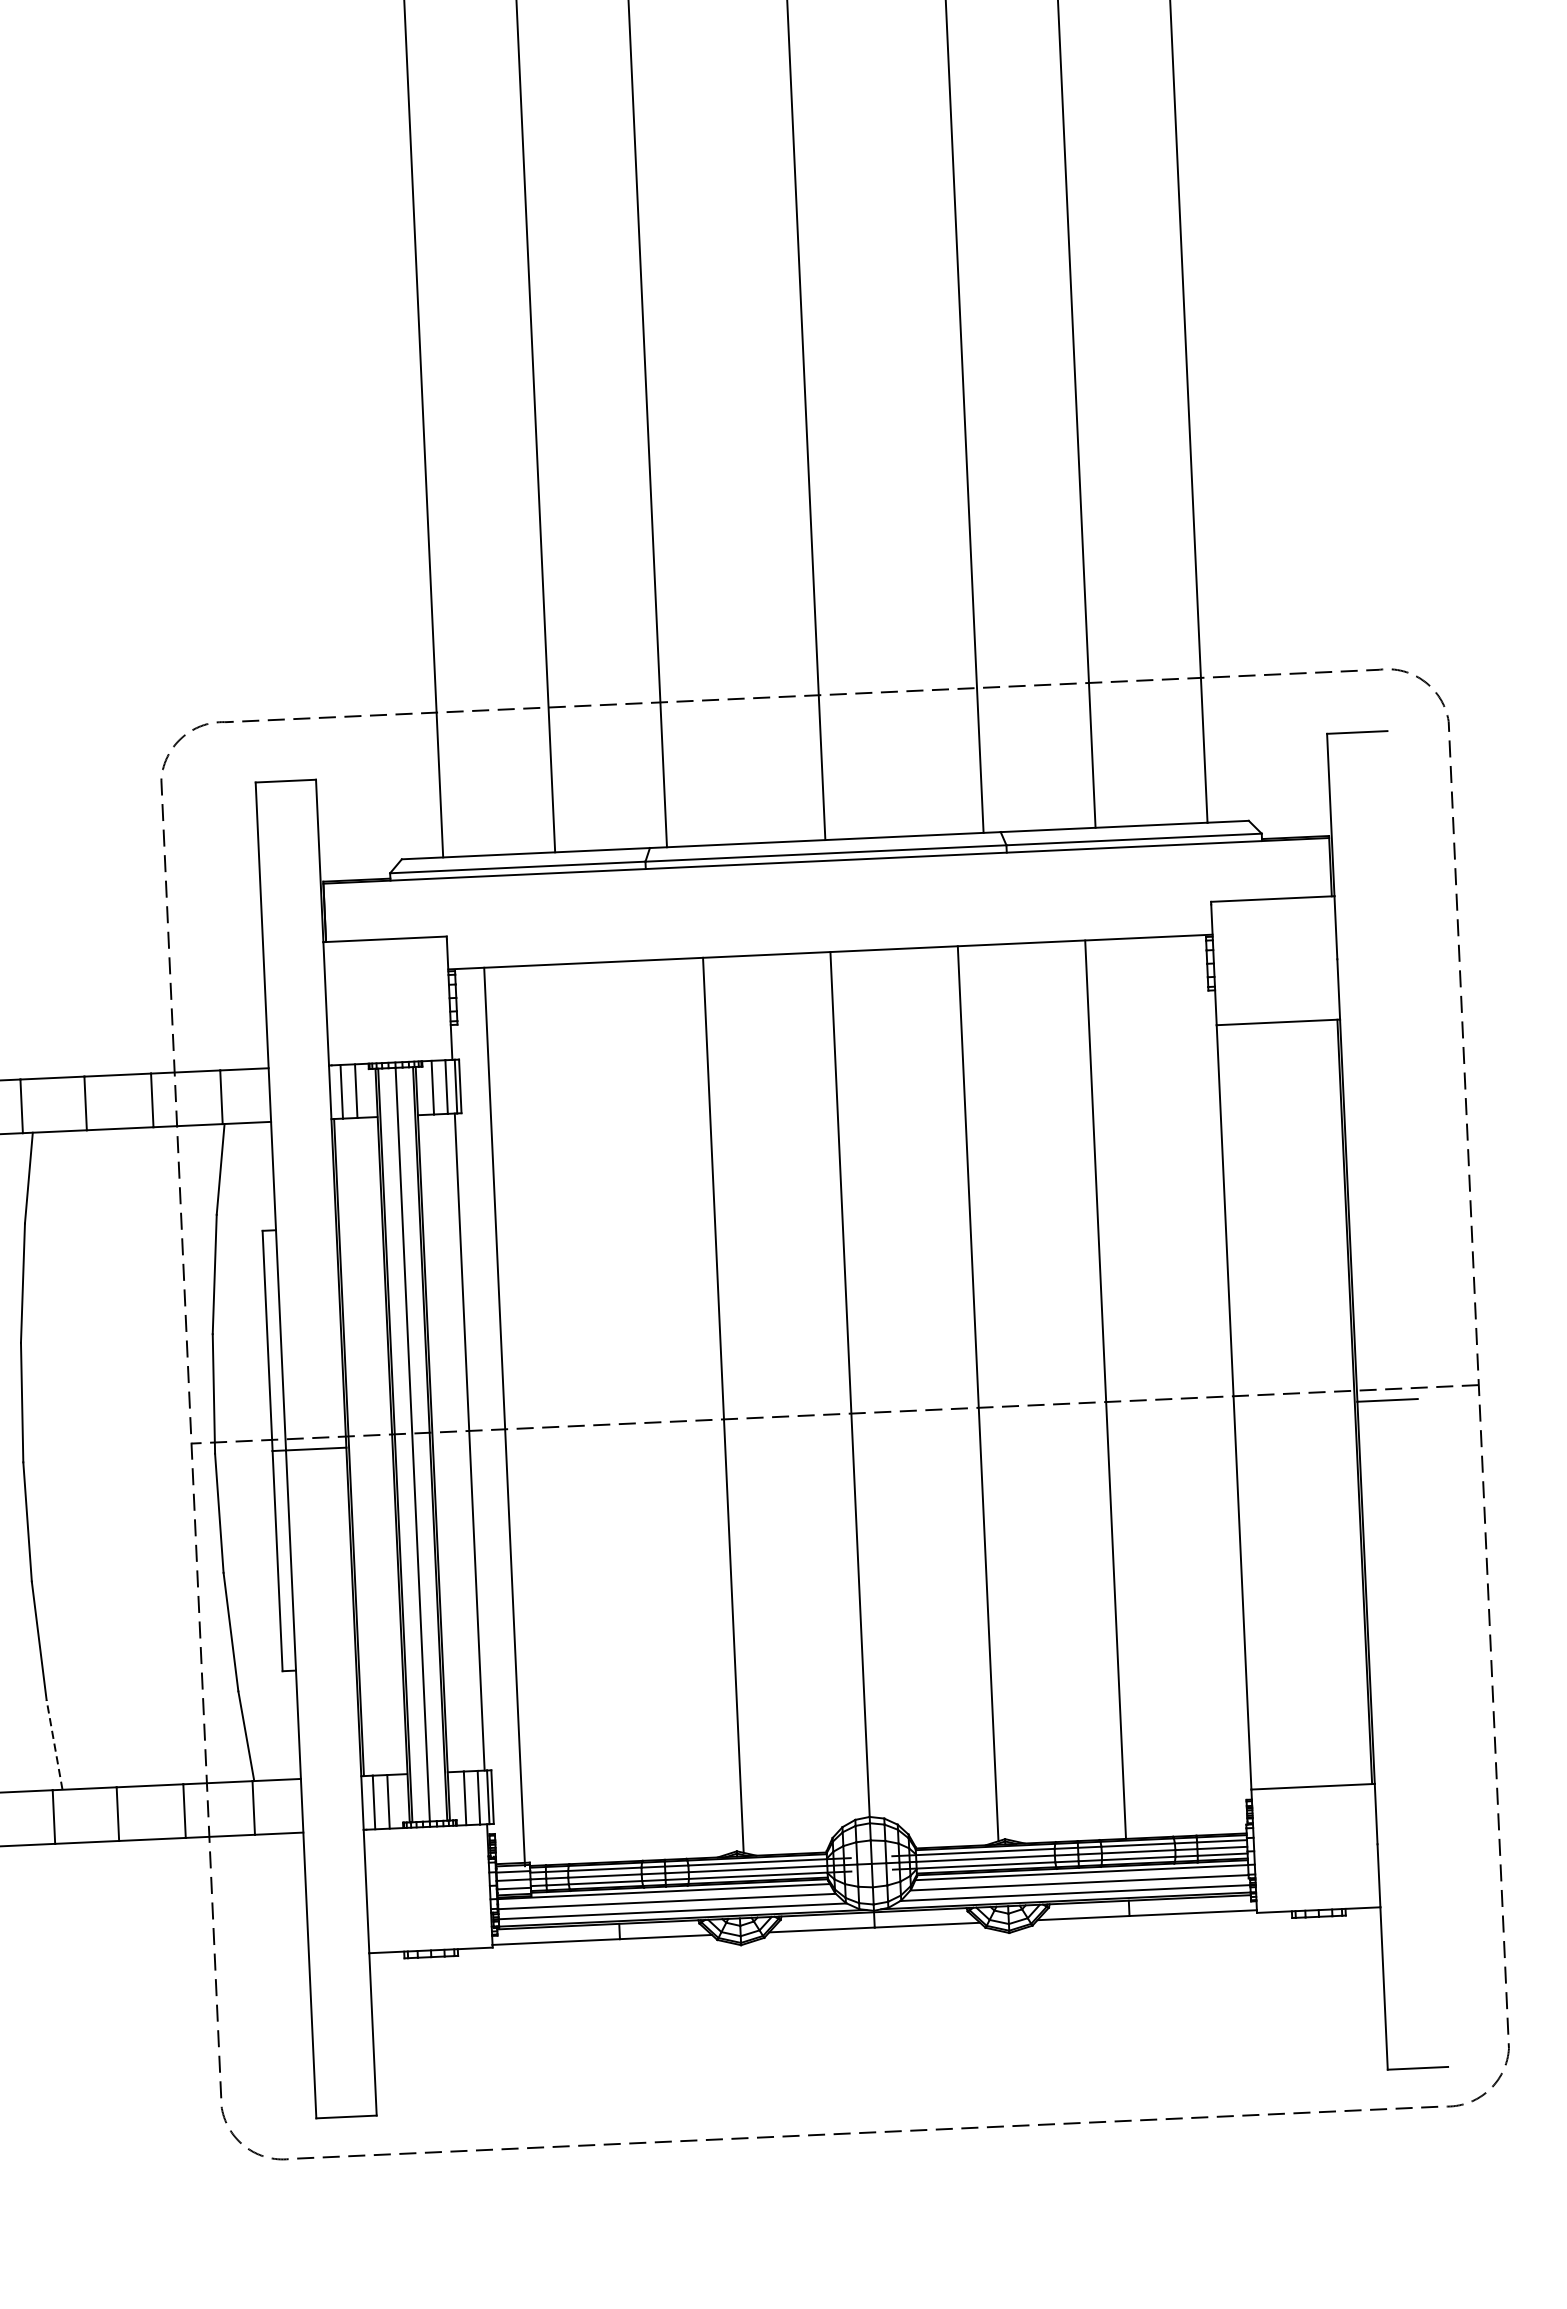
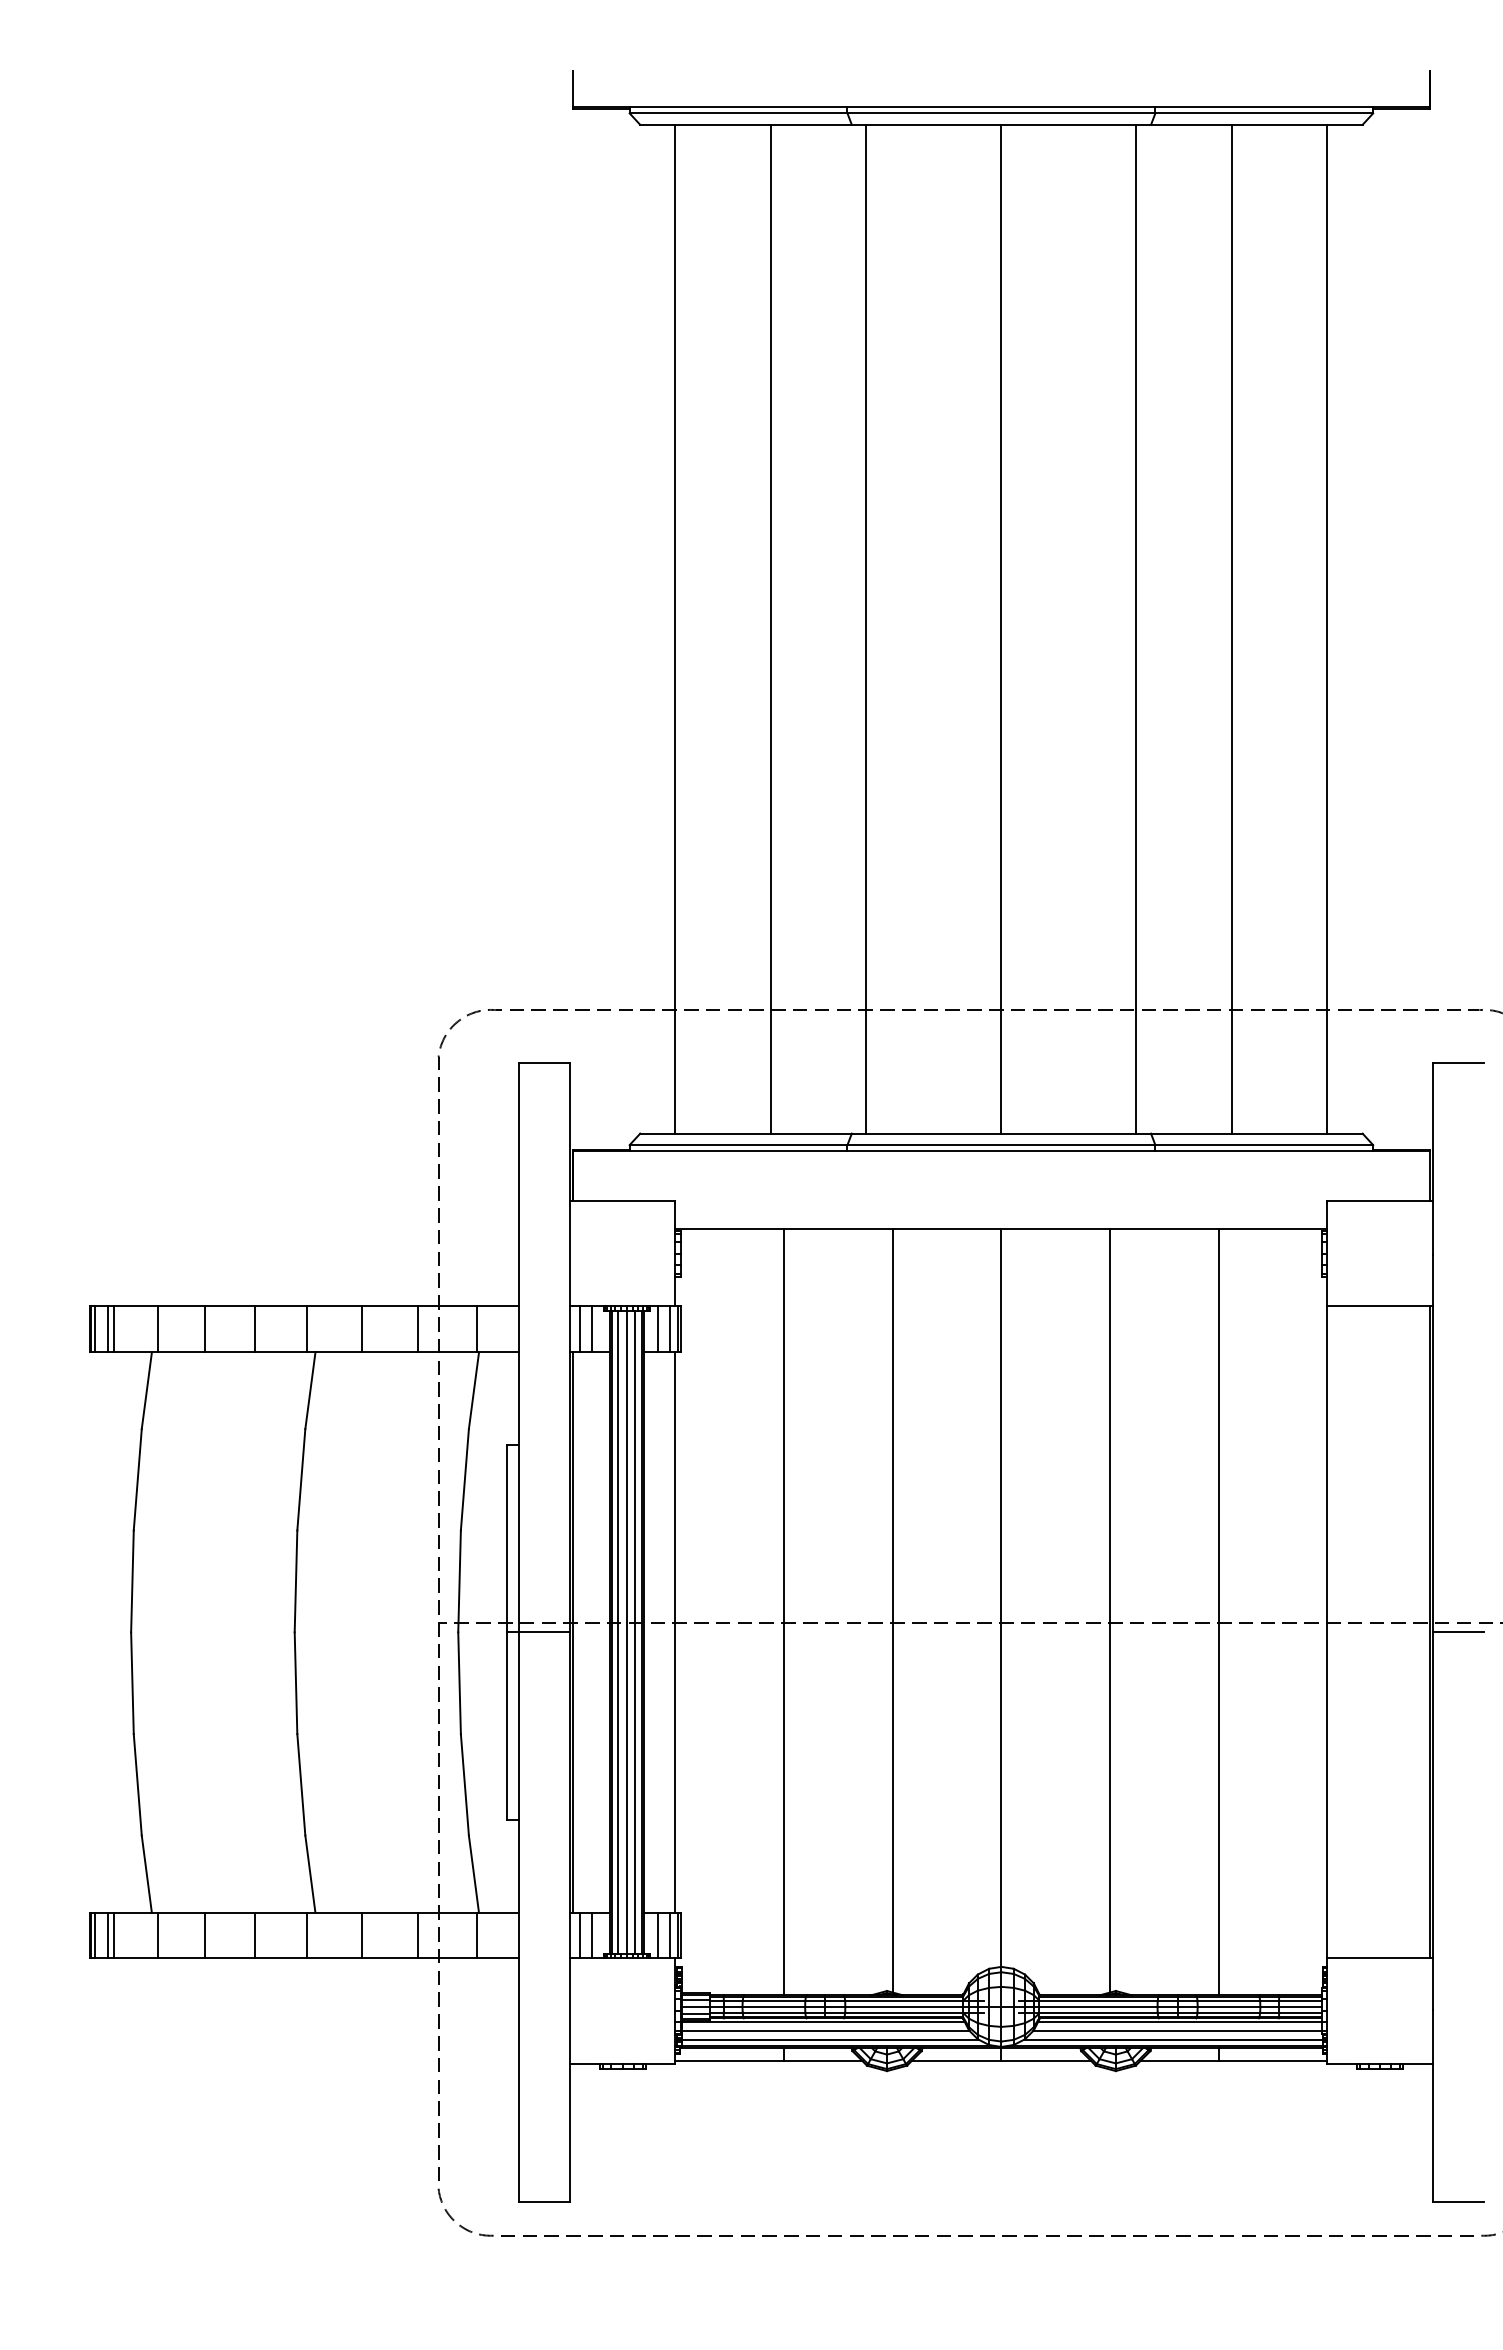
line: (505, 1417) -> (784, 1612), moved
line: (422, 1443) -> (635, 1631), added
line: (402, 1444) -> (618, 1631), added
line: (54, 1745) -> (310, 1874), dashed -> solid

